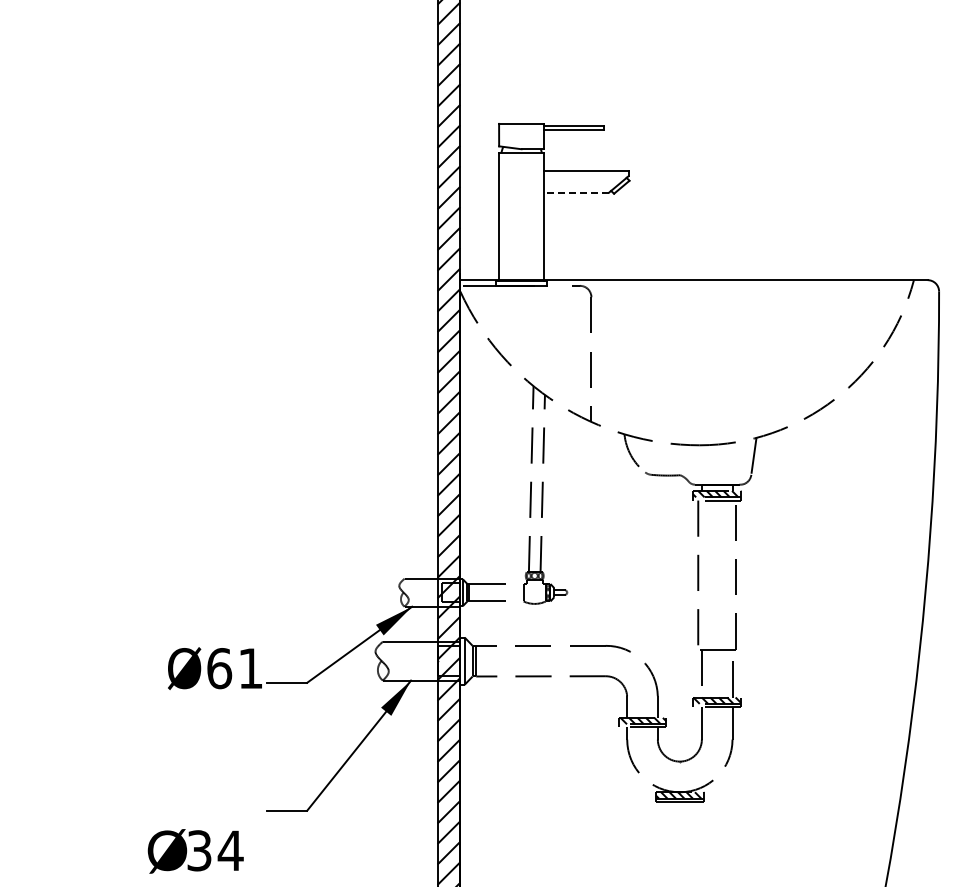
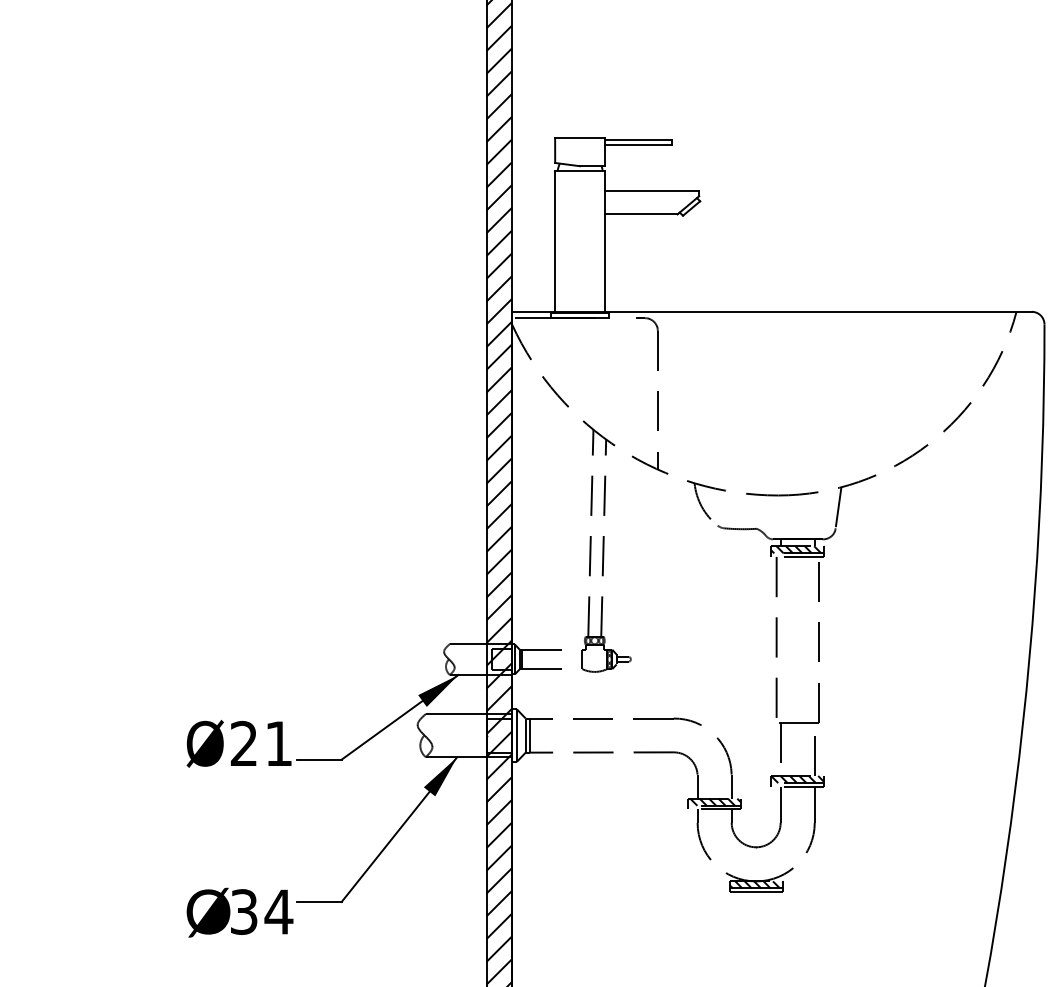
line: (576, 192) -> (641, 214), dashed -> solid
text: (219, 668) -> (244, 743), Ø61 -> Ø21
text: (195, 851) -> (239, 912), moved

